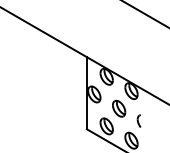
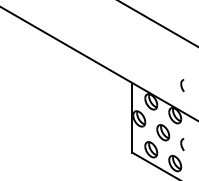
part: (139, 59) -> (182, 85), added

